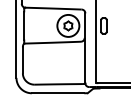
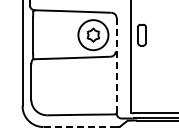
line: (85, 48) -> (116, 65), solid -> dashed
line: (58, 93) -> (79, 127), solid -> dashed

